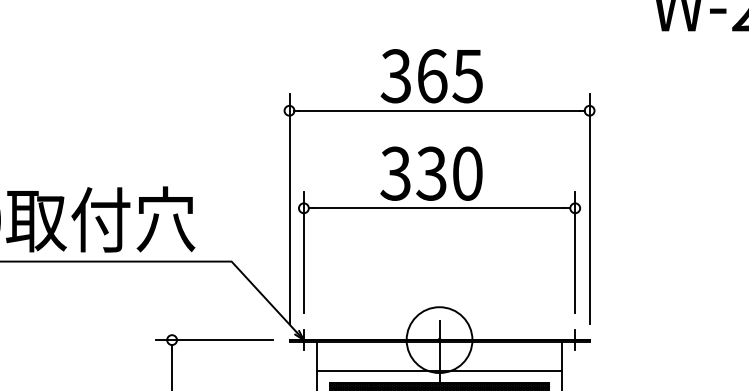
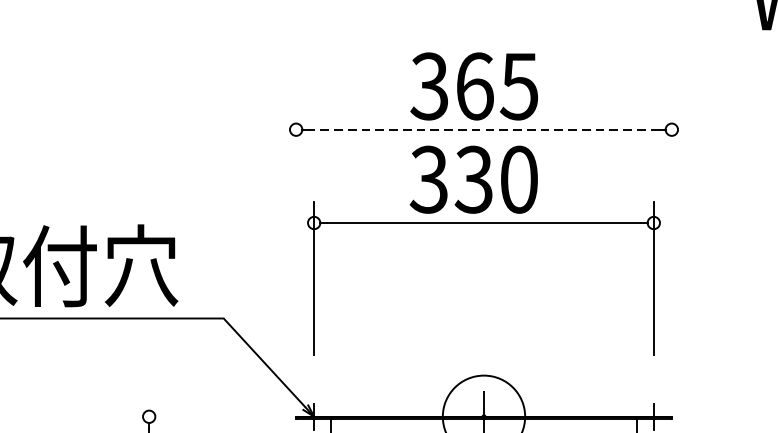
line: (439, 110) -> (483, 129), solid -> dashed
line: (289, 208) -> (296, 252), removed
part: (439, 208) -> (483, 223), moved
line: (589, 208) -> (671, 252), removed
line: (214, 340) -> (202, 417), removed

